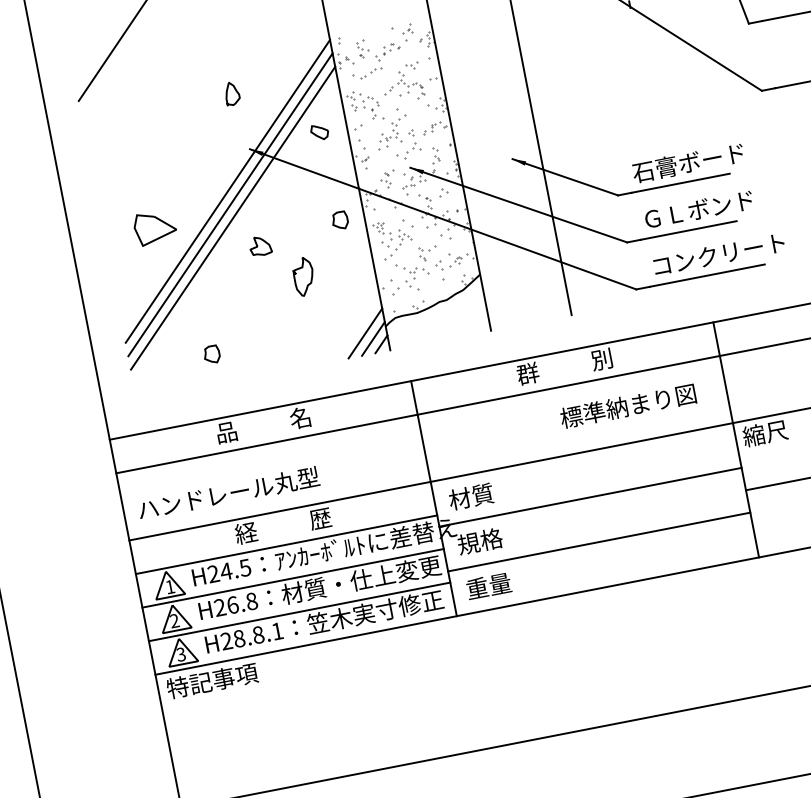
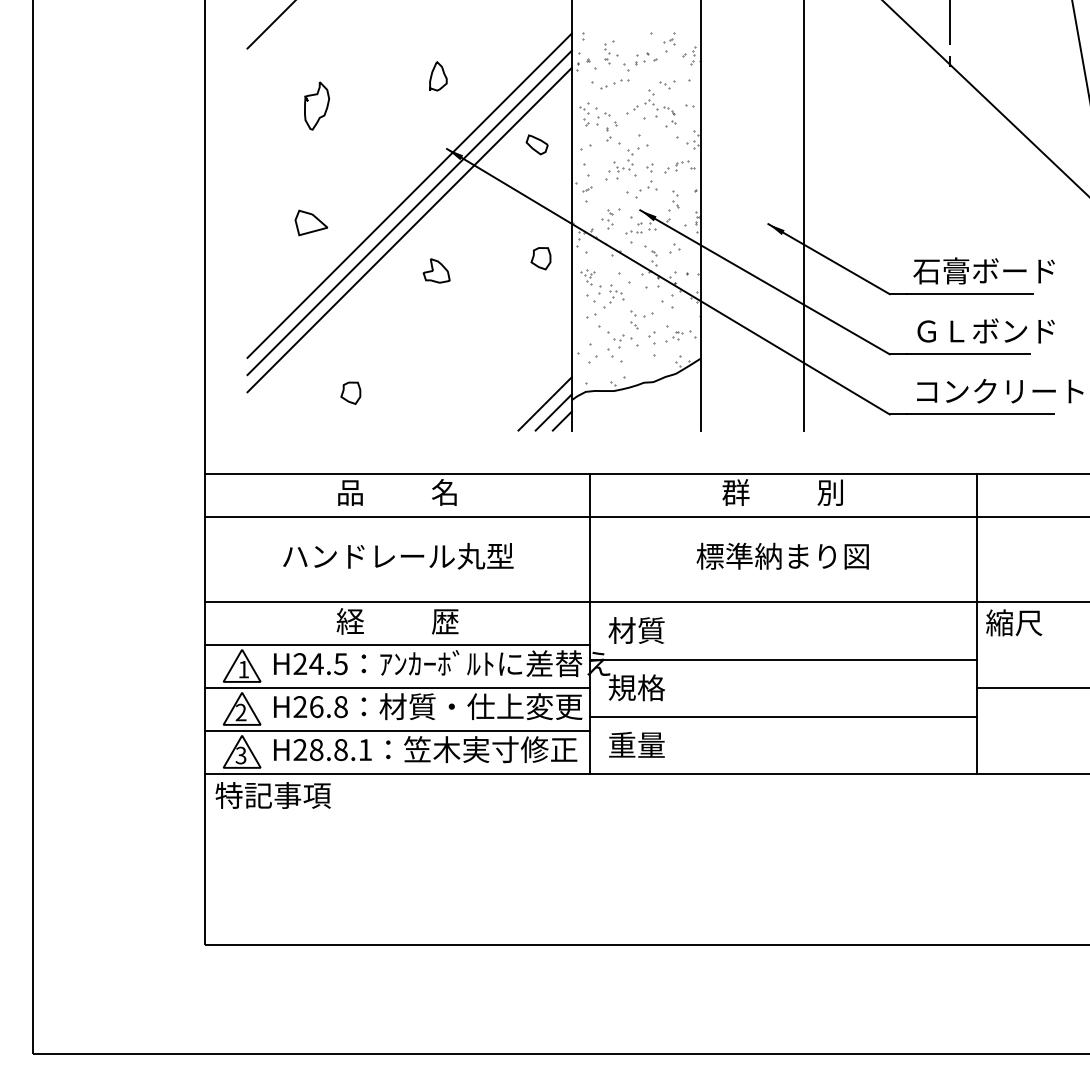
part: (155, 227) -> (311, 222), size x0.62
part: (303, 276) -> (316, 105), moved
text: (627, 405) -> (782, 555), moved
text: (228, 493) -> (398, 556), moved

